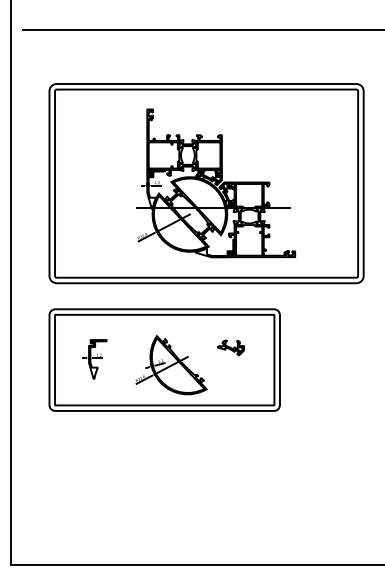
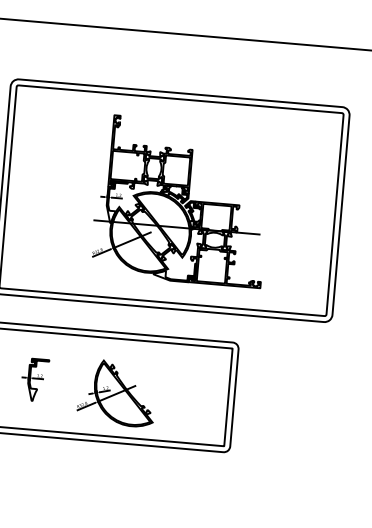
part: (230, 347) -> (182, 379), removed

